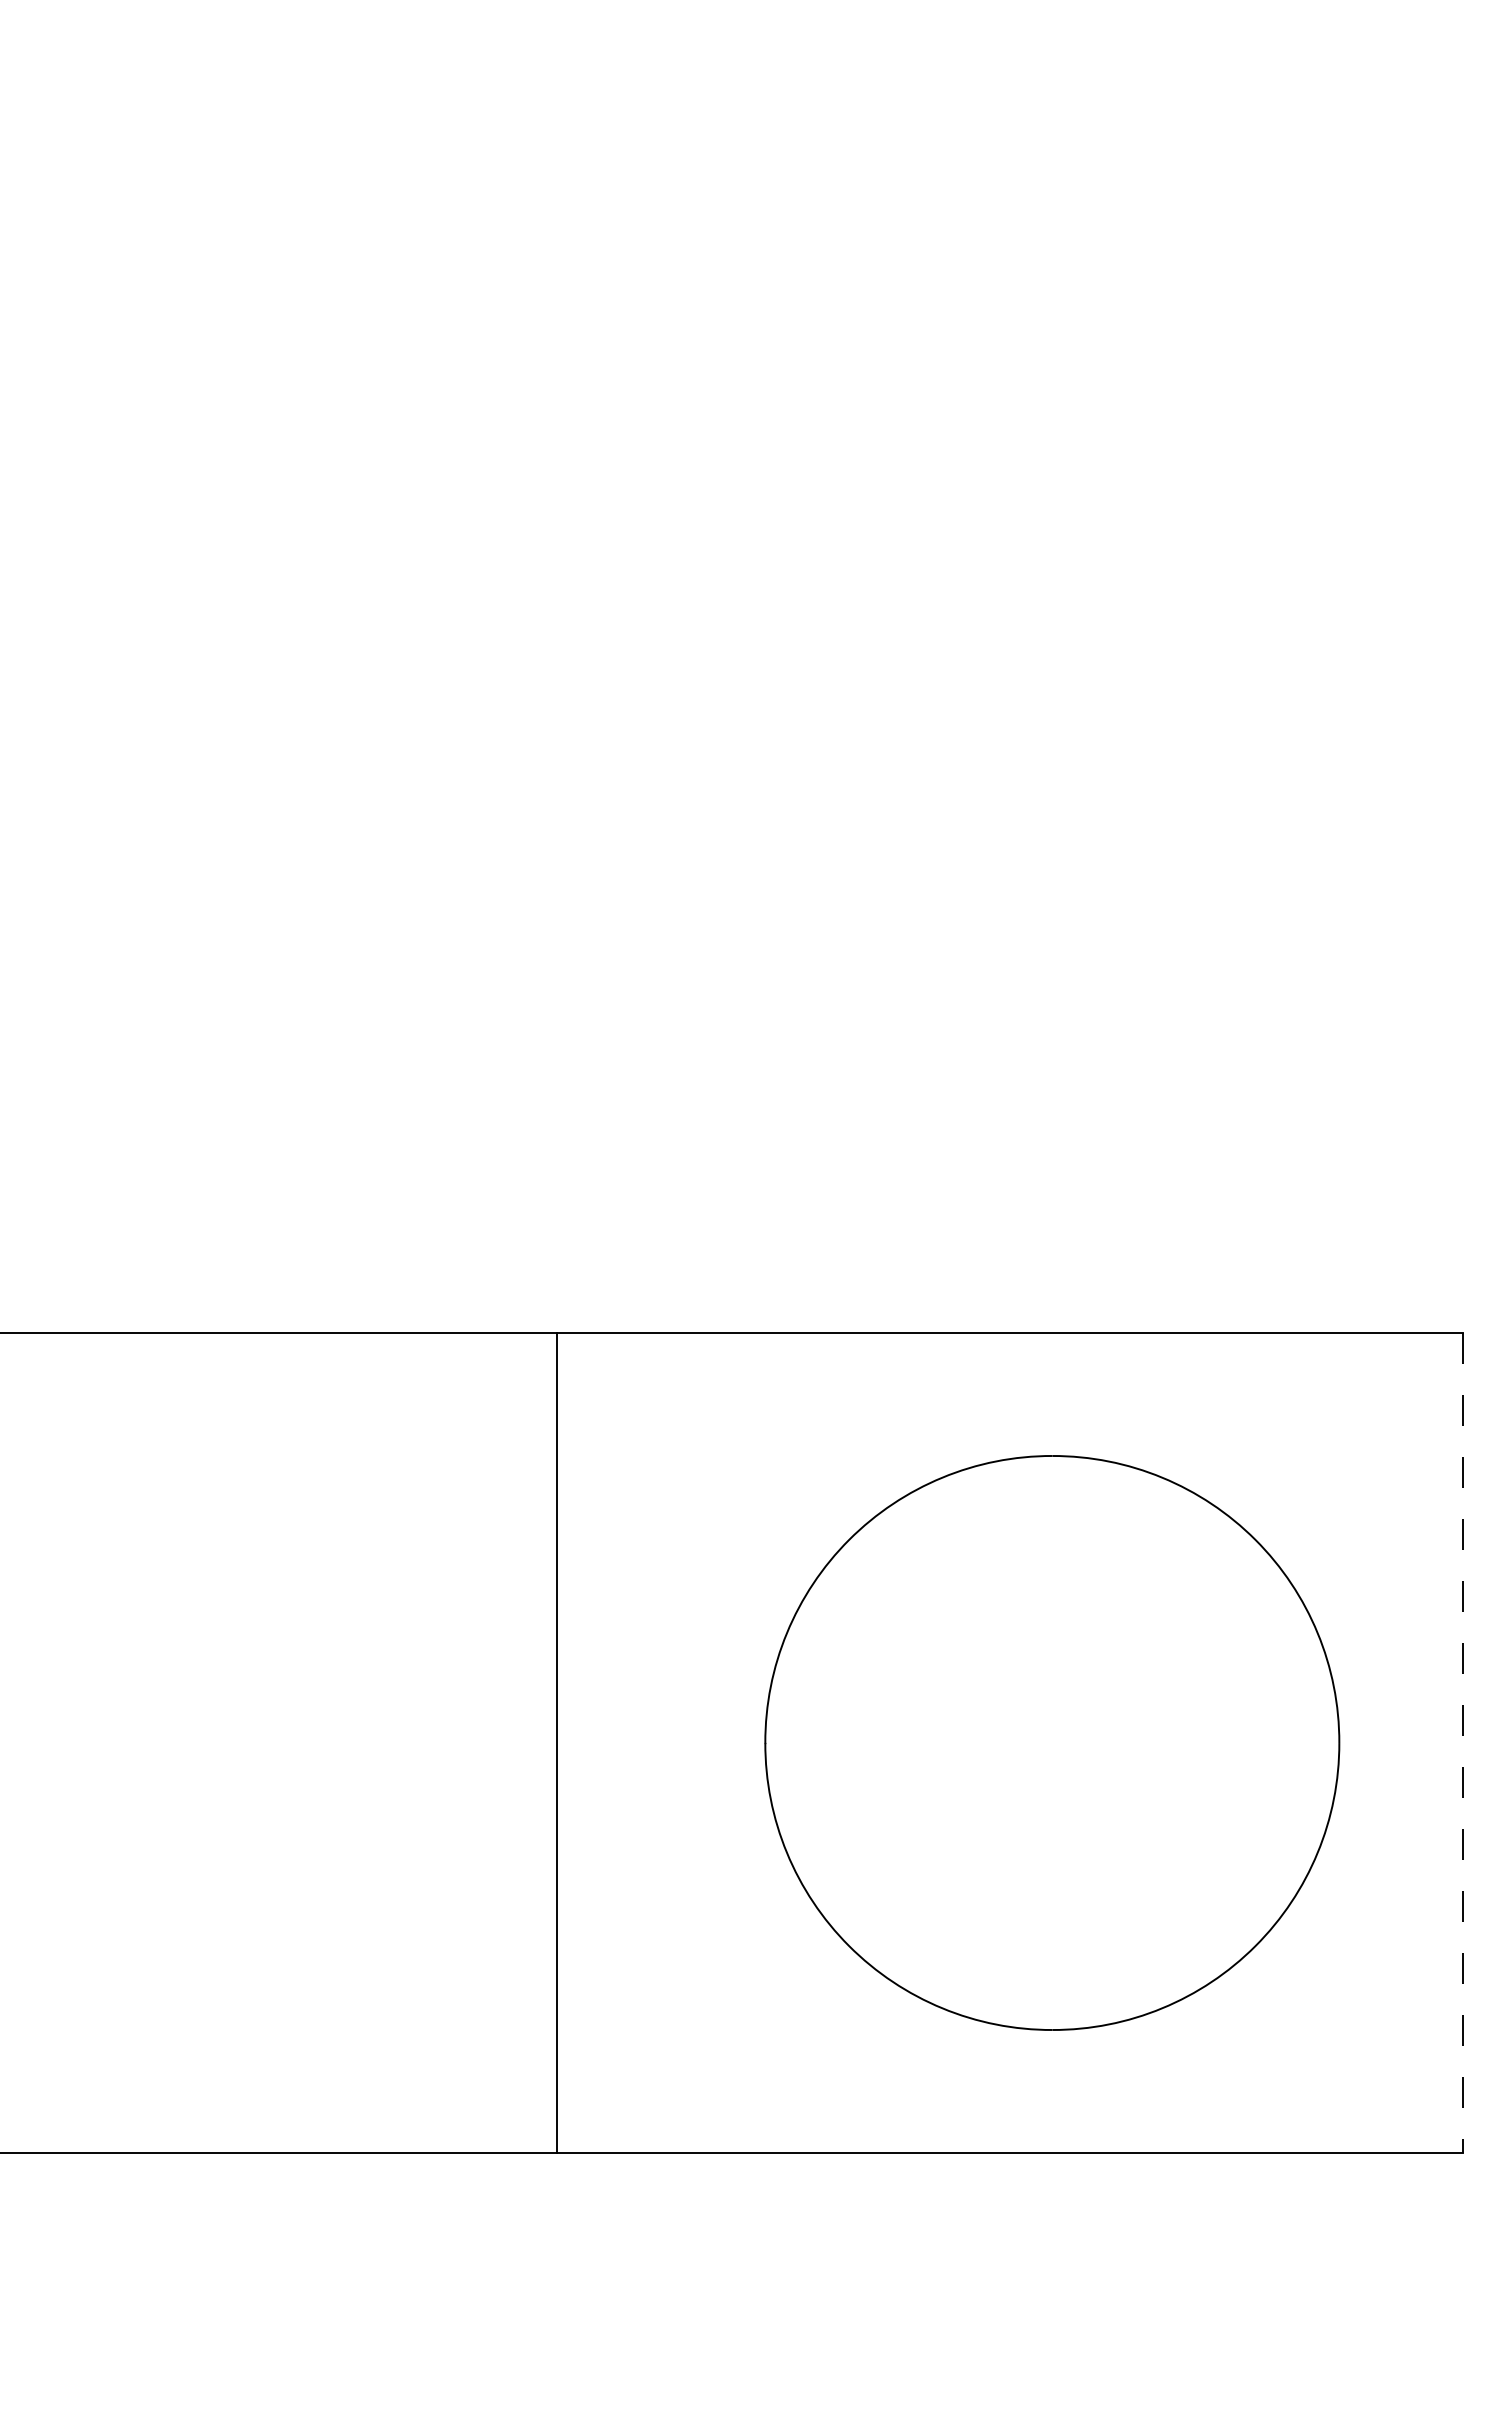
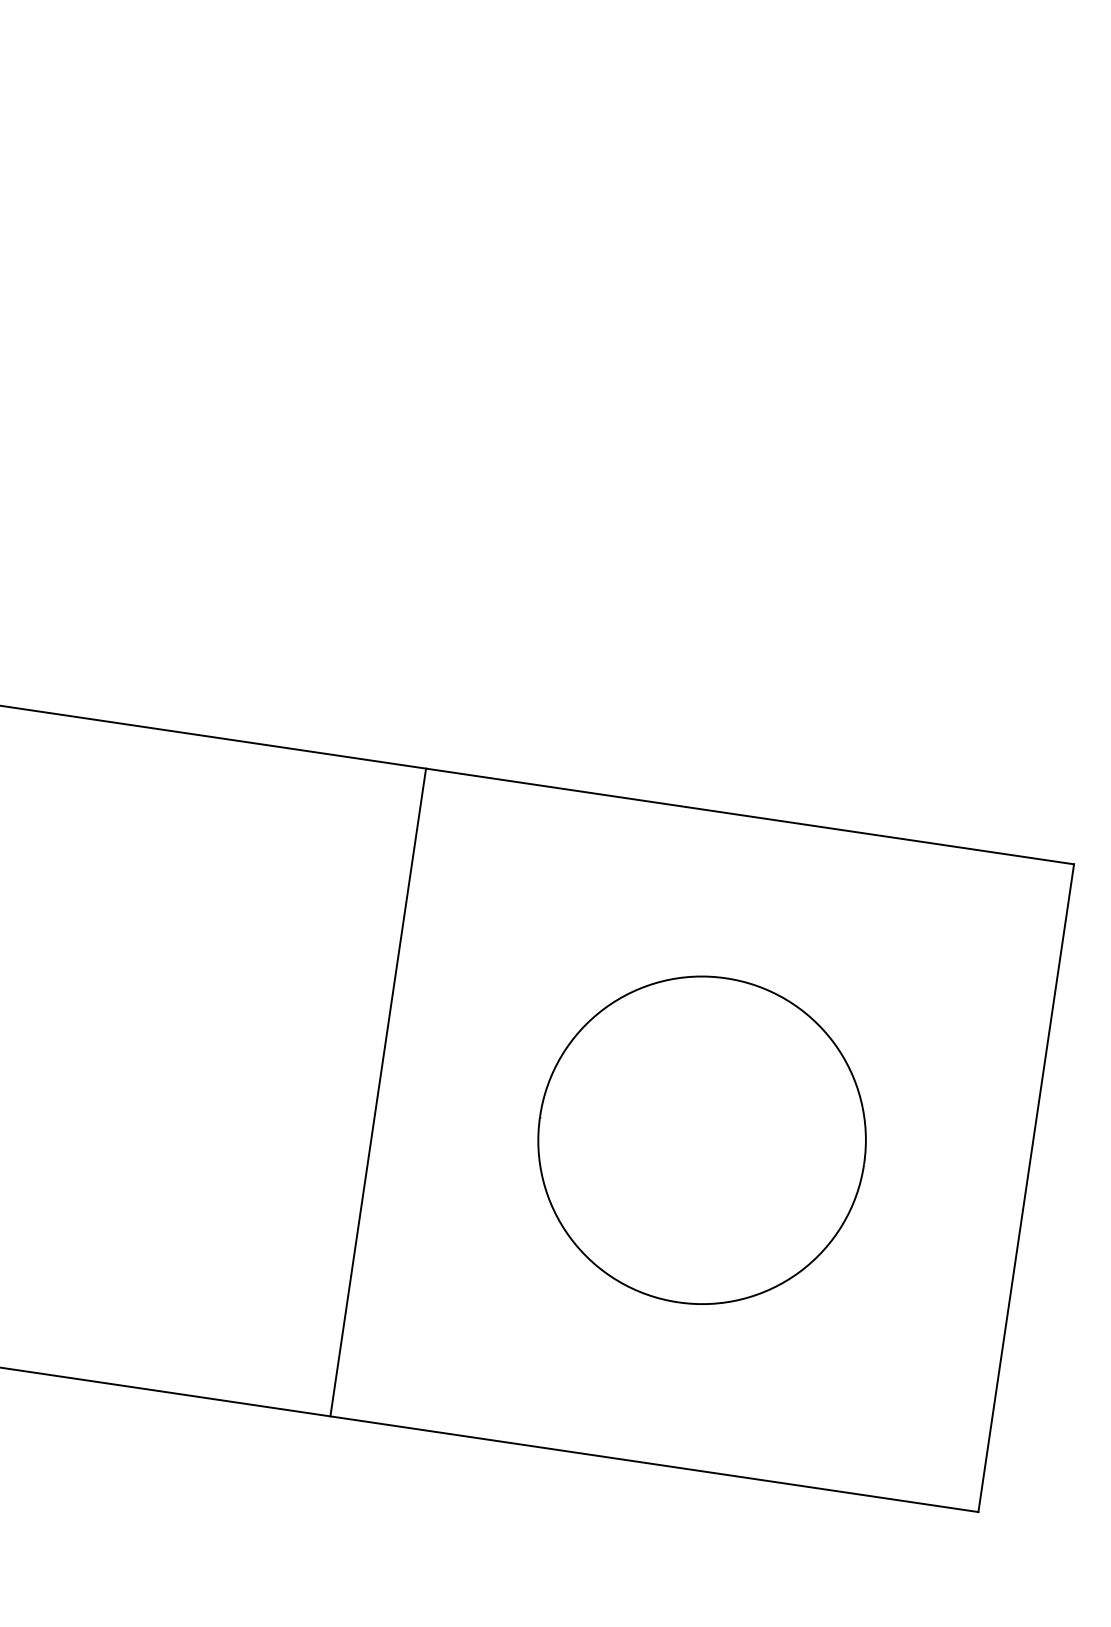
line: (556, 1742) -> (378, 1092), moved
part: (1052, 1742) -> (702, 1139), size x0.71
line: (1462, 1743) -> (1026, 1188), dashed -> solid

